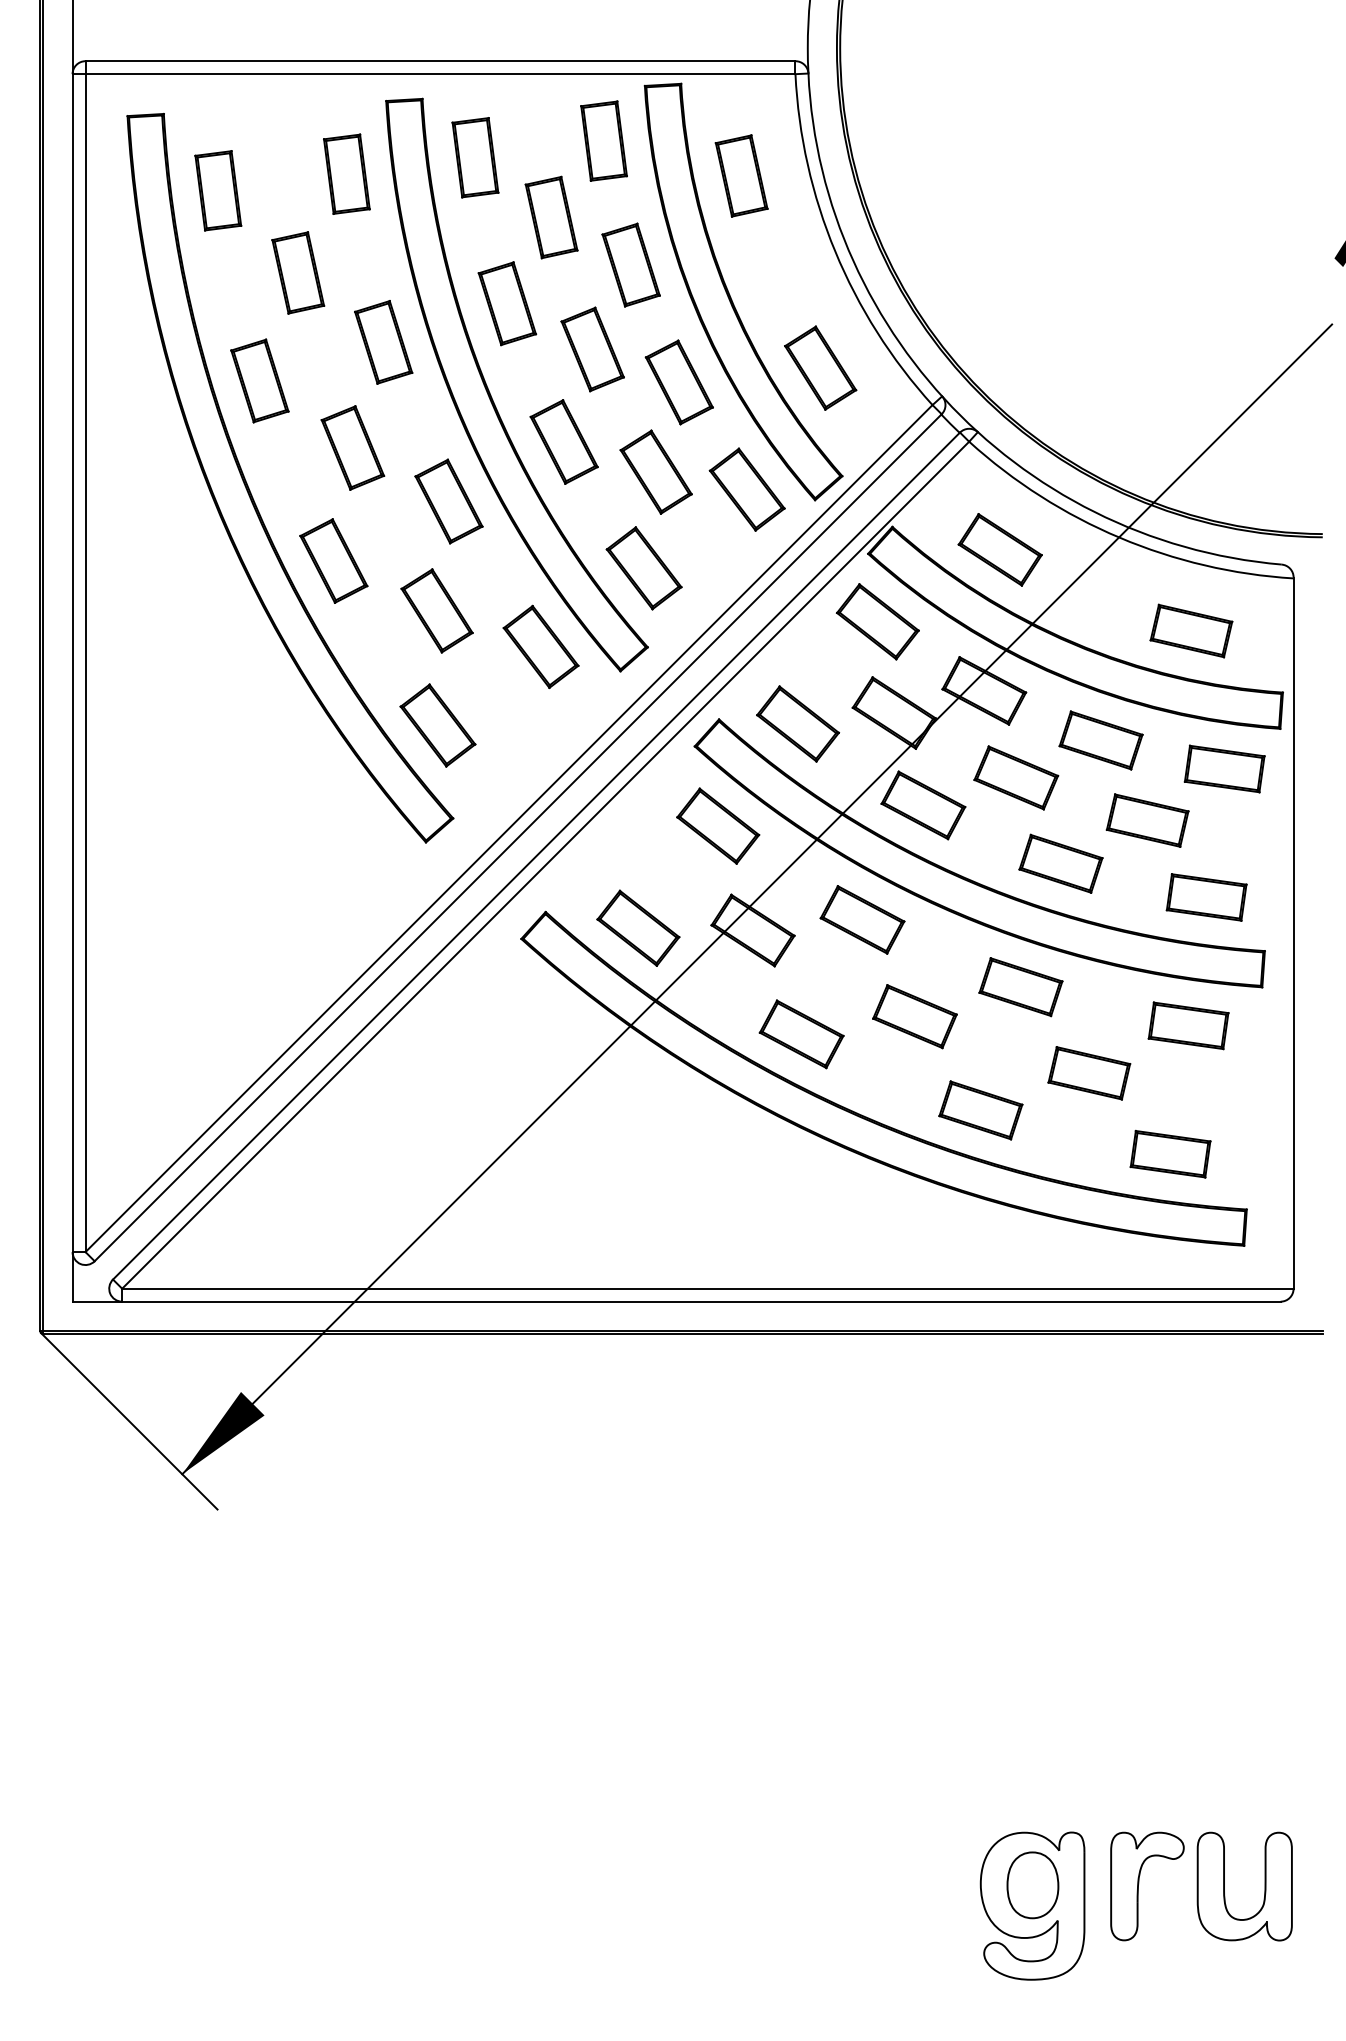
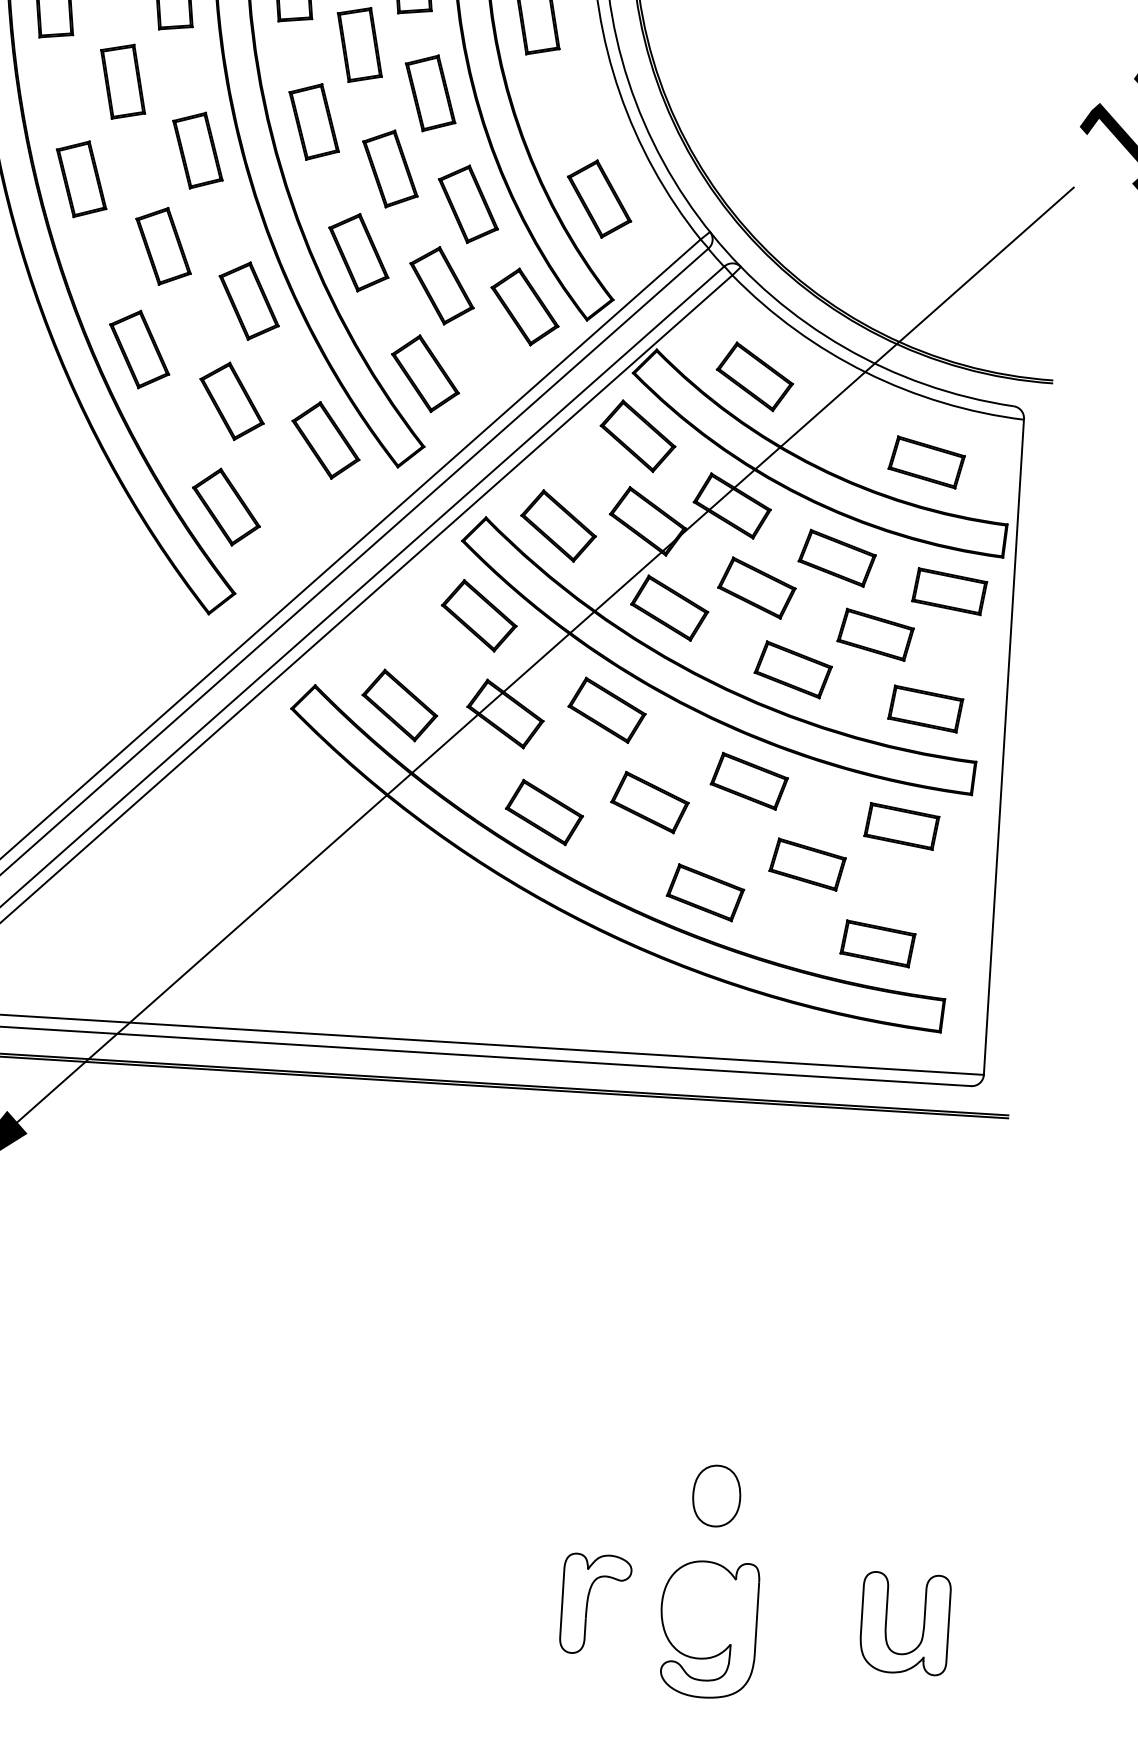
part: (1139, 1883) -> (588, 1601), moved
part: (1032, 1885) -> (716, 1496), moved

